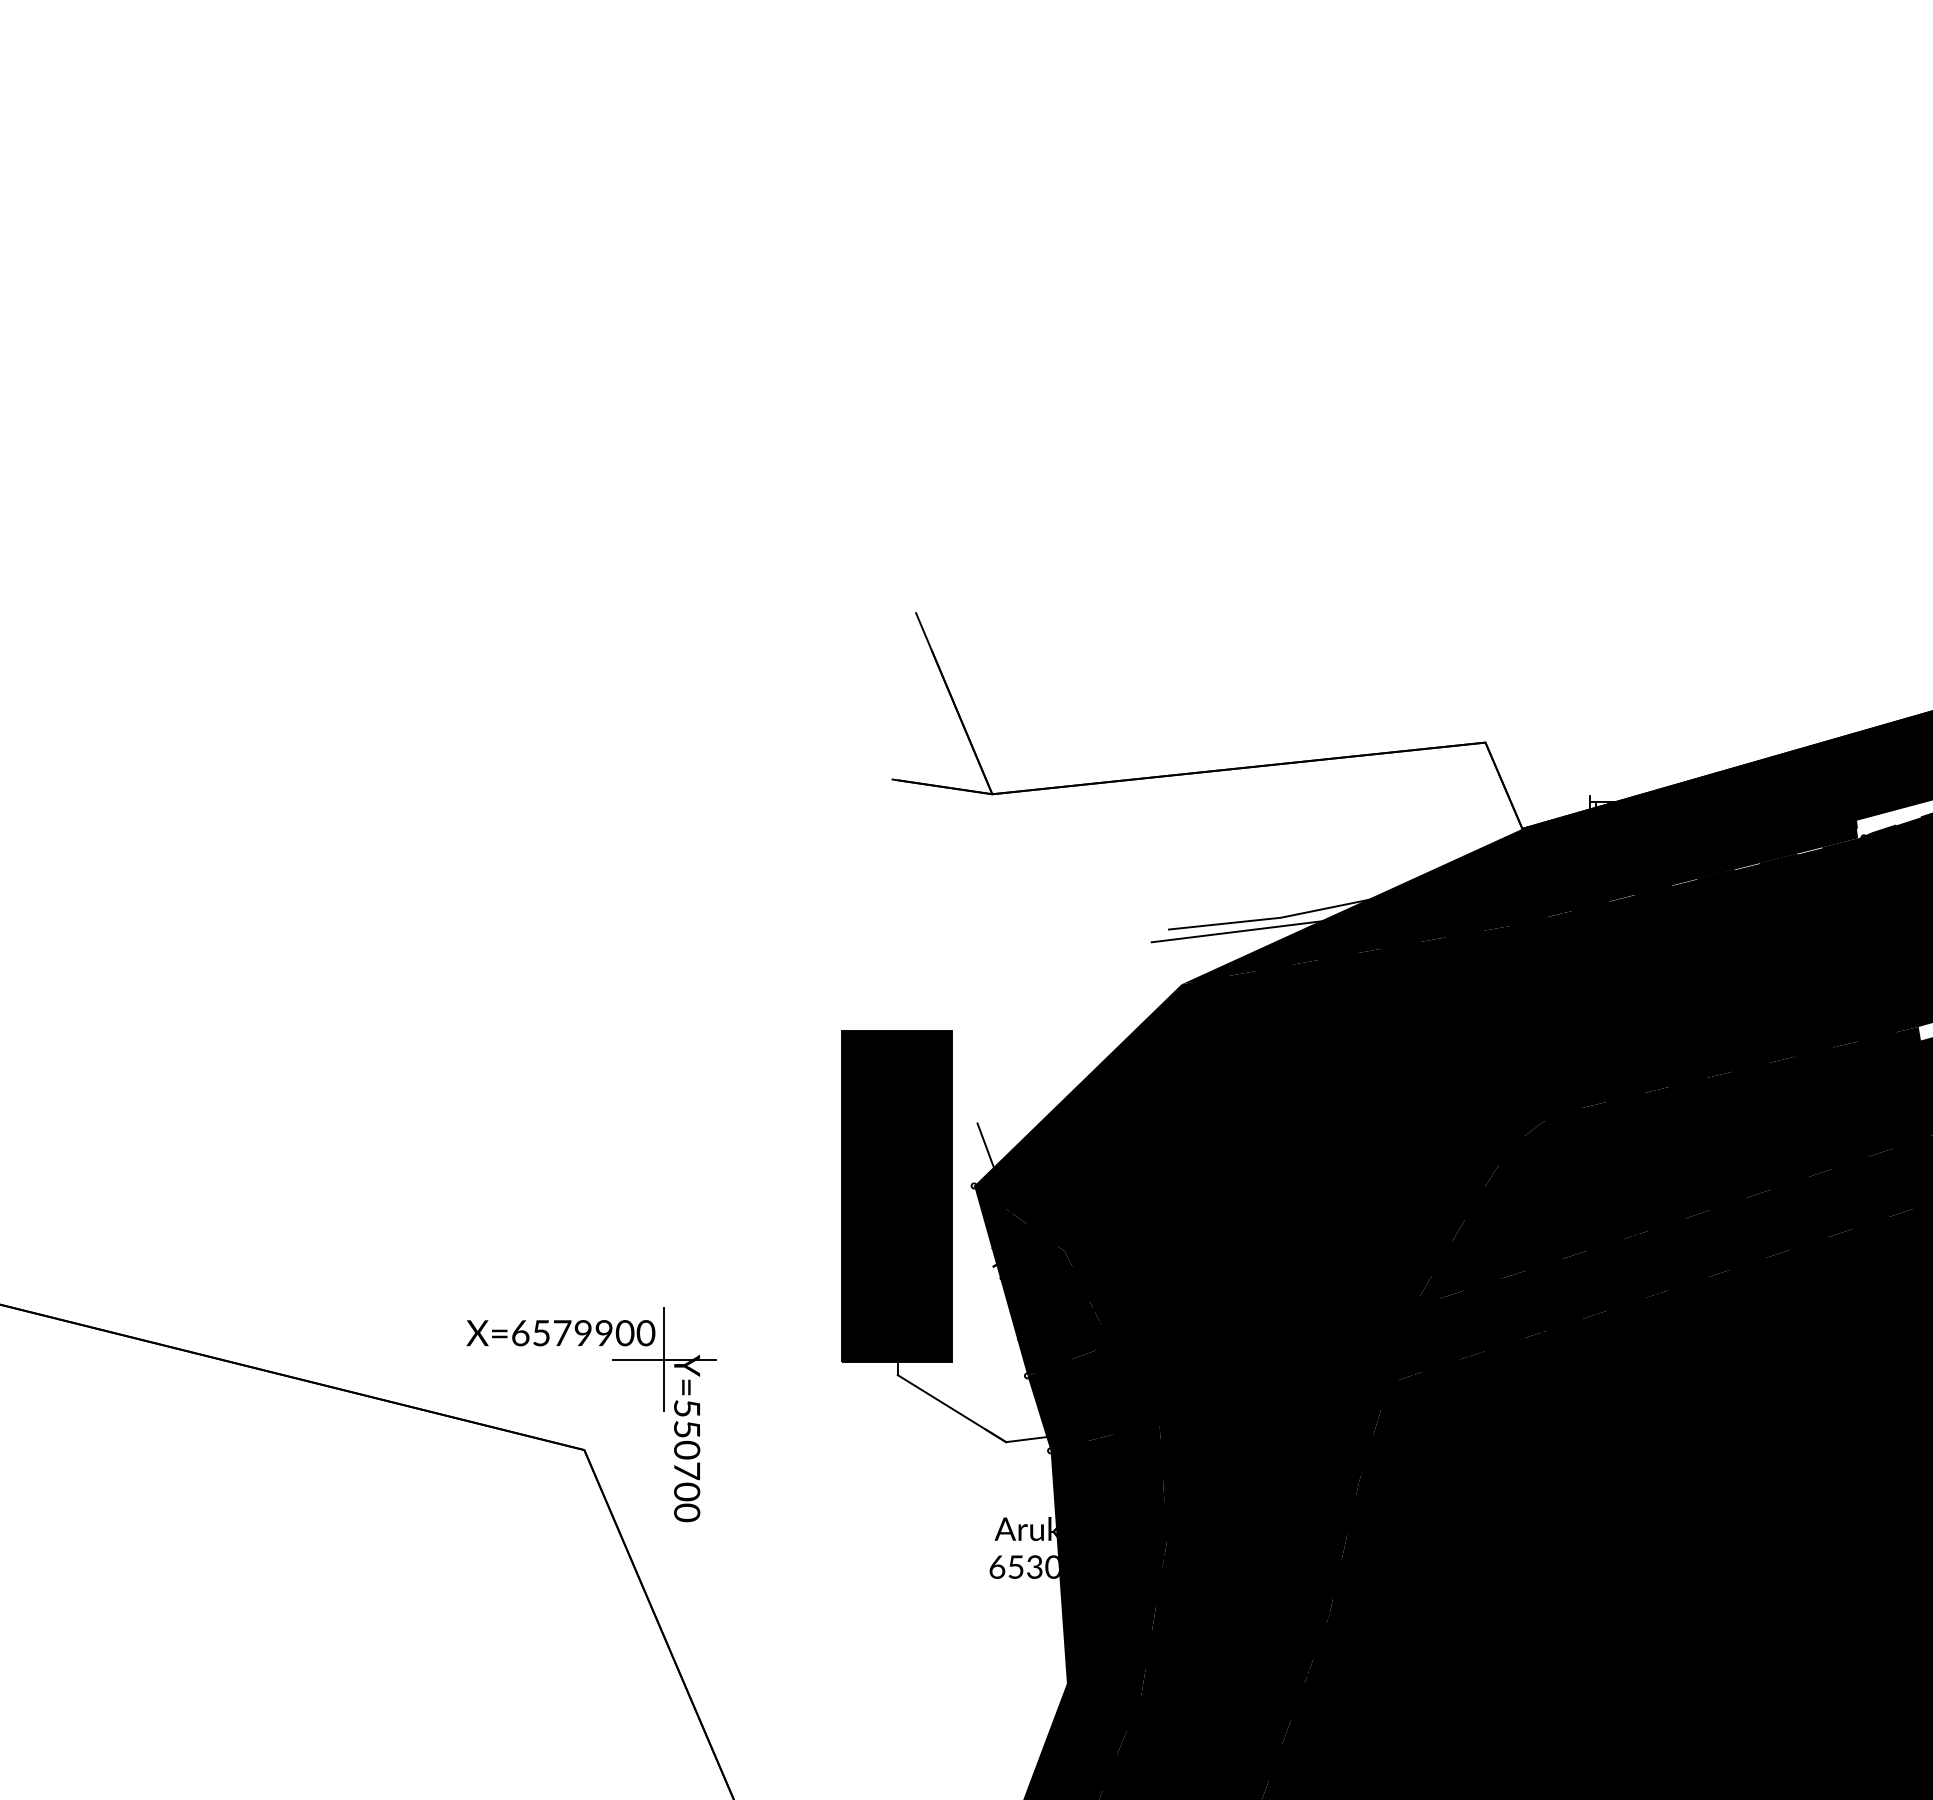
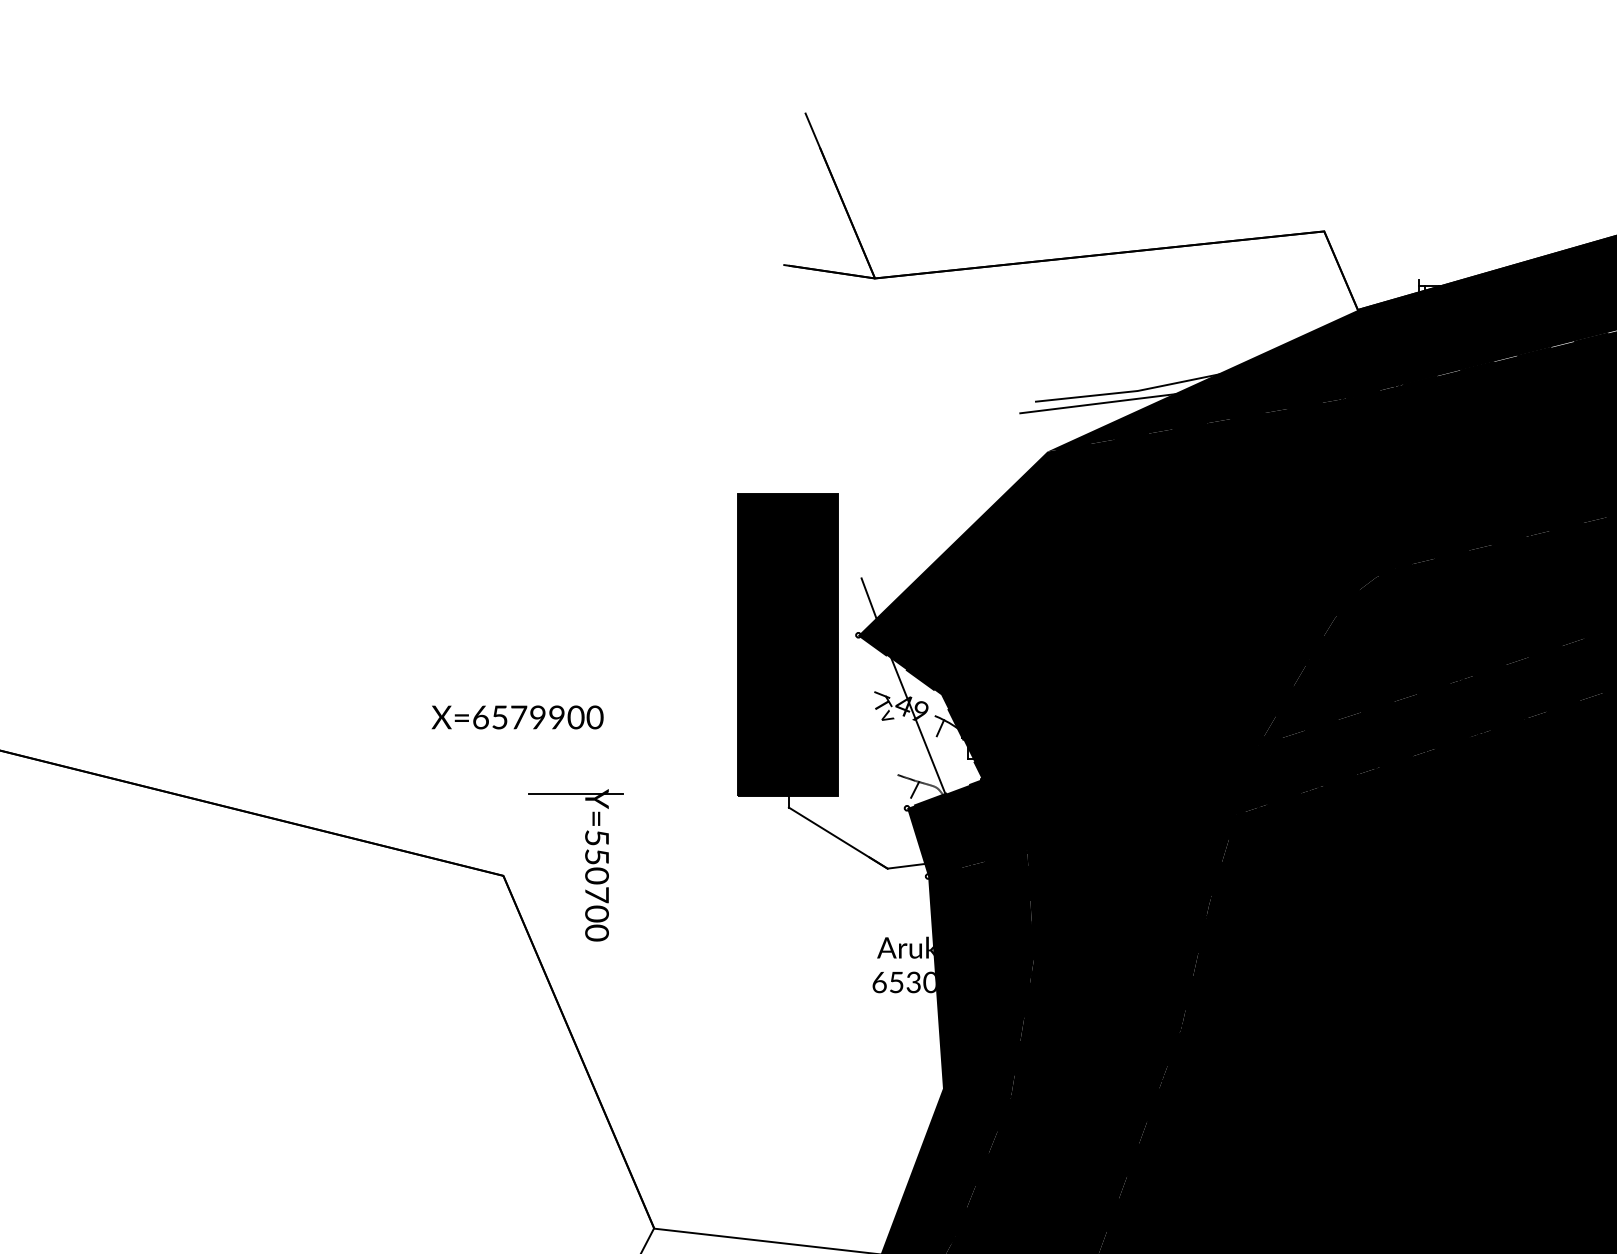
fill: (1042, 1280) -> (920, 721), removed
text: (560, 1333) -> (517, 717), moved
line: (664, 1359) -> (576, 793), removed

